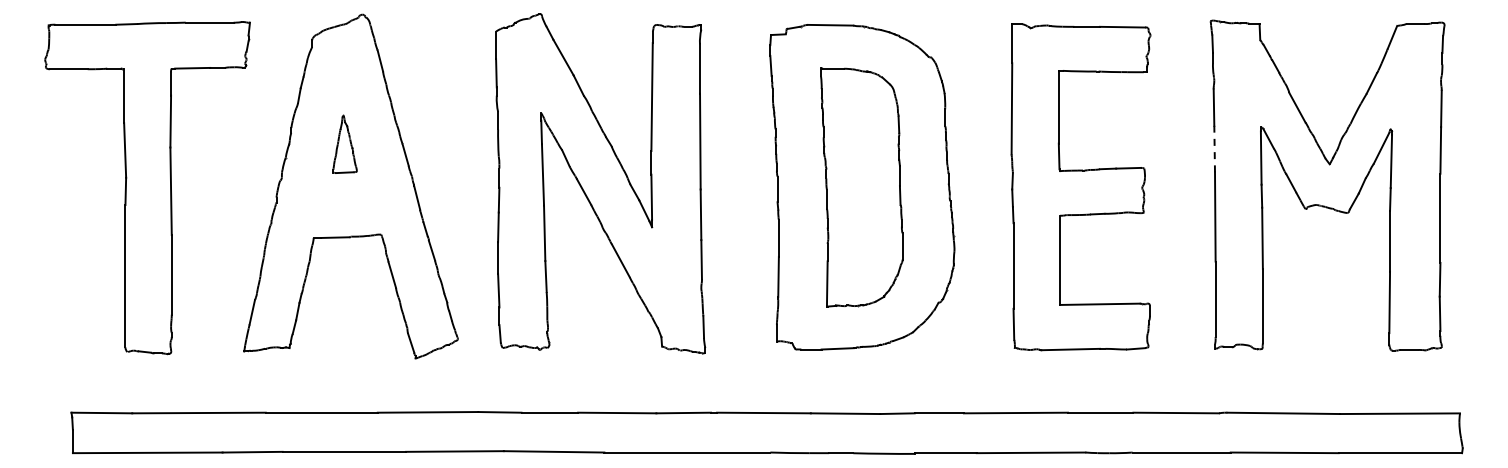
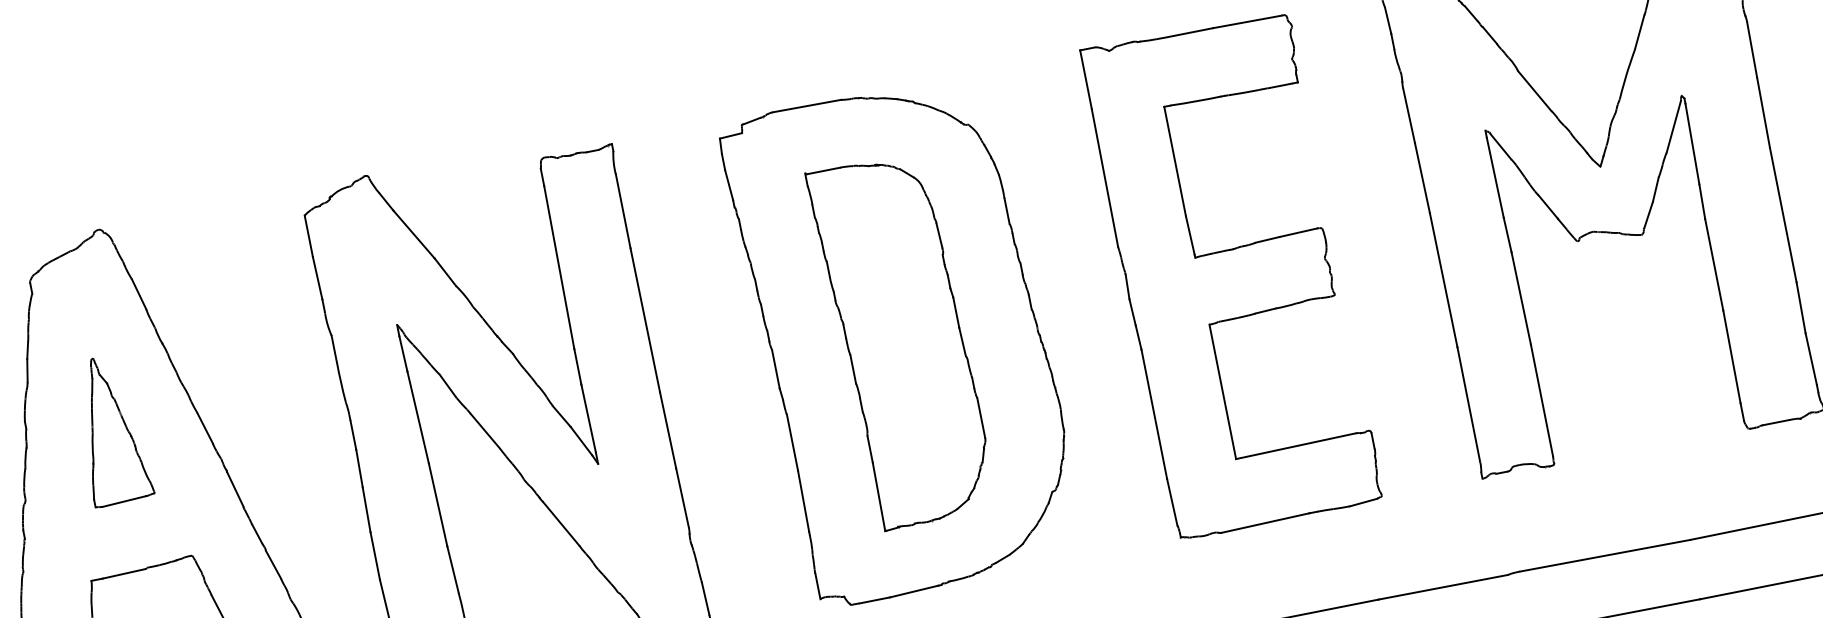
part: (344, 144) -> (109, 430), size x1.67
line: (1214, 148) -> (1422, 177), dashed -> solid

